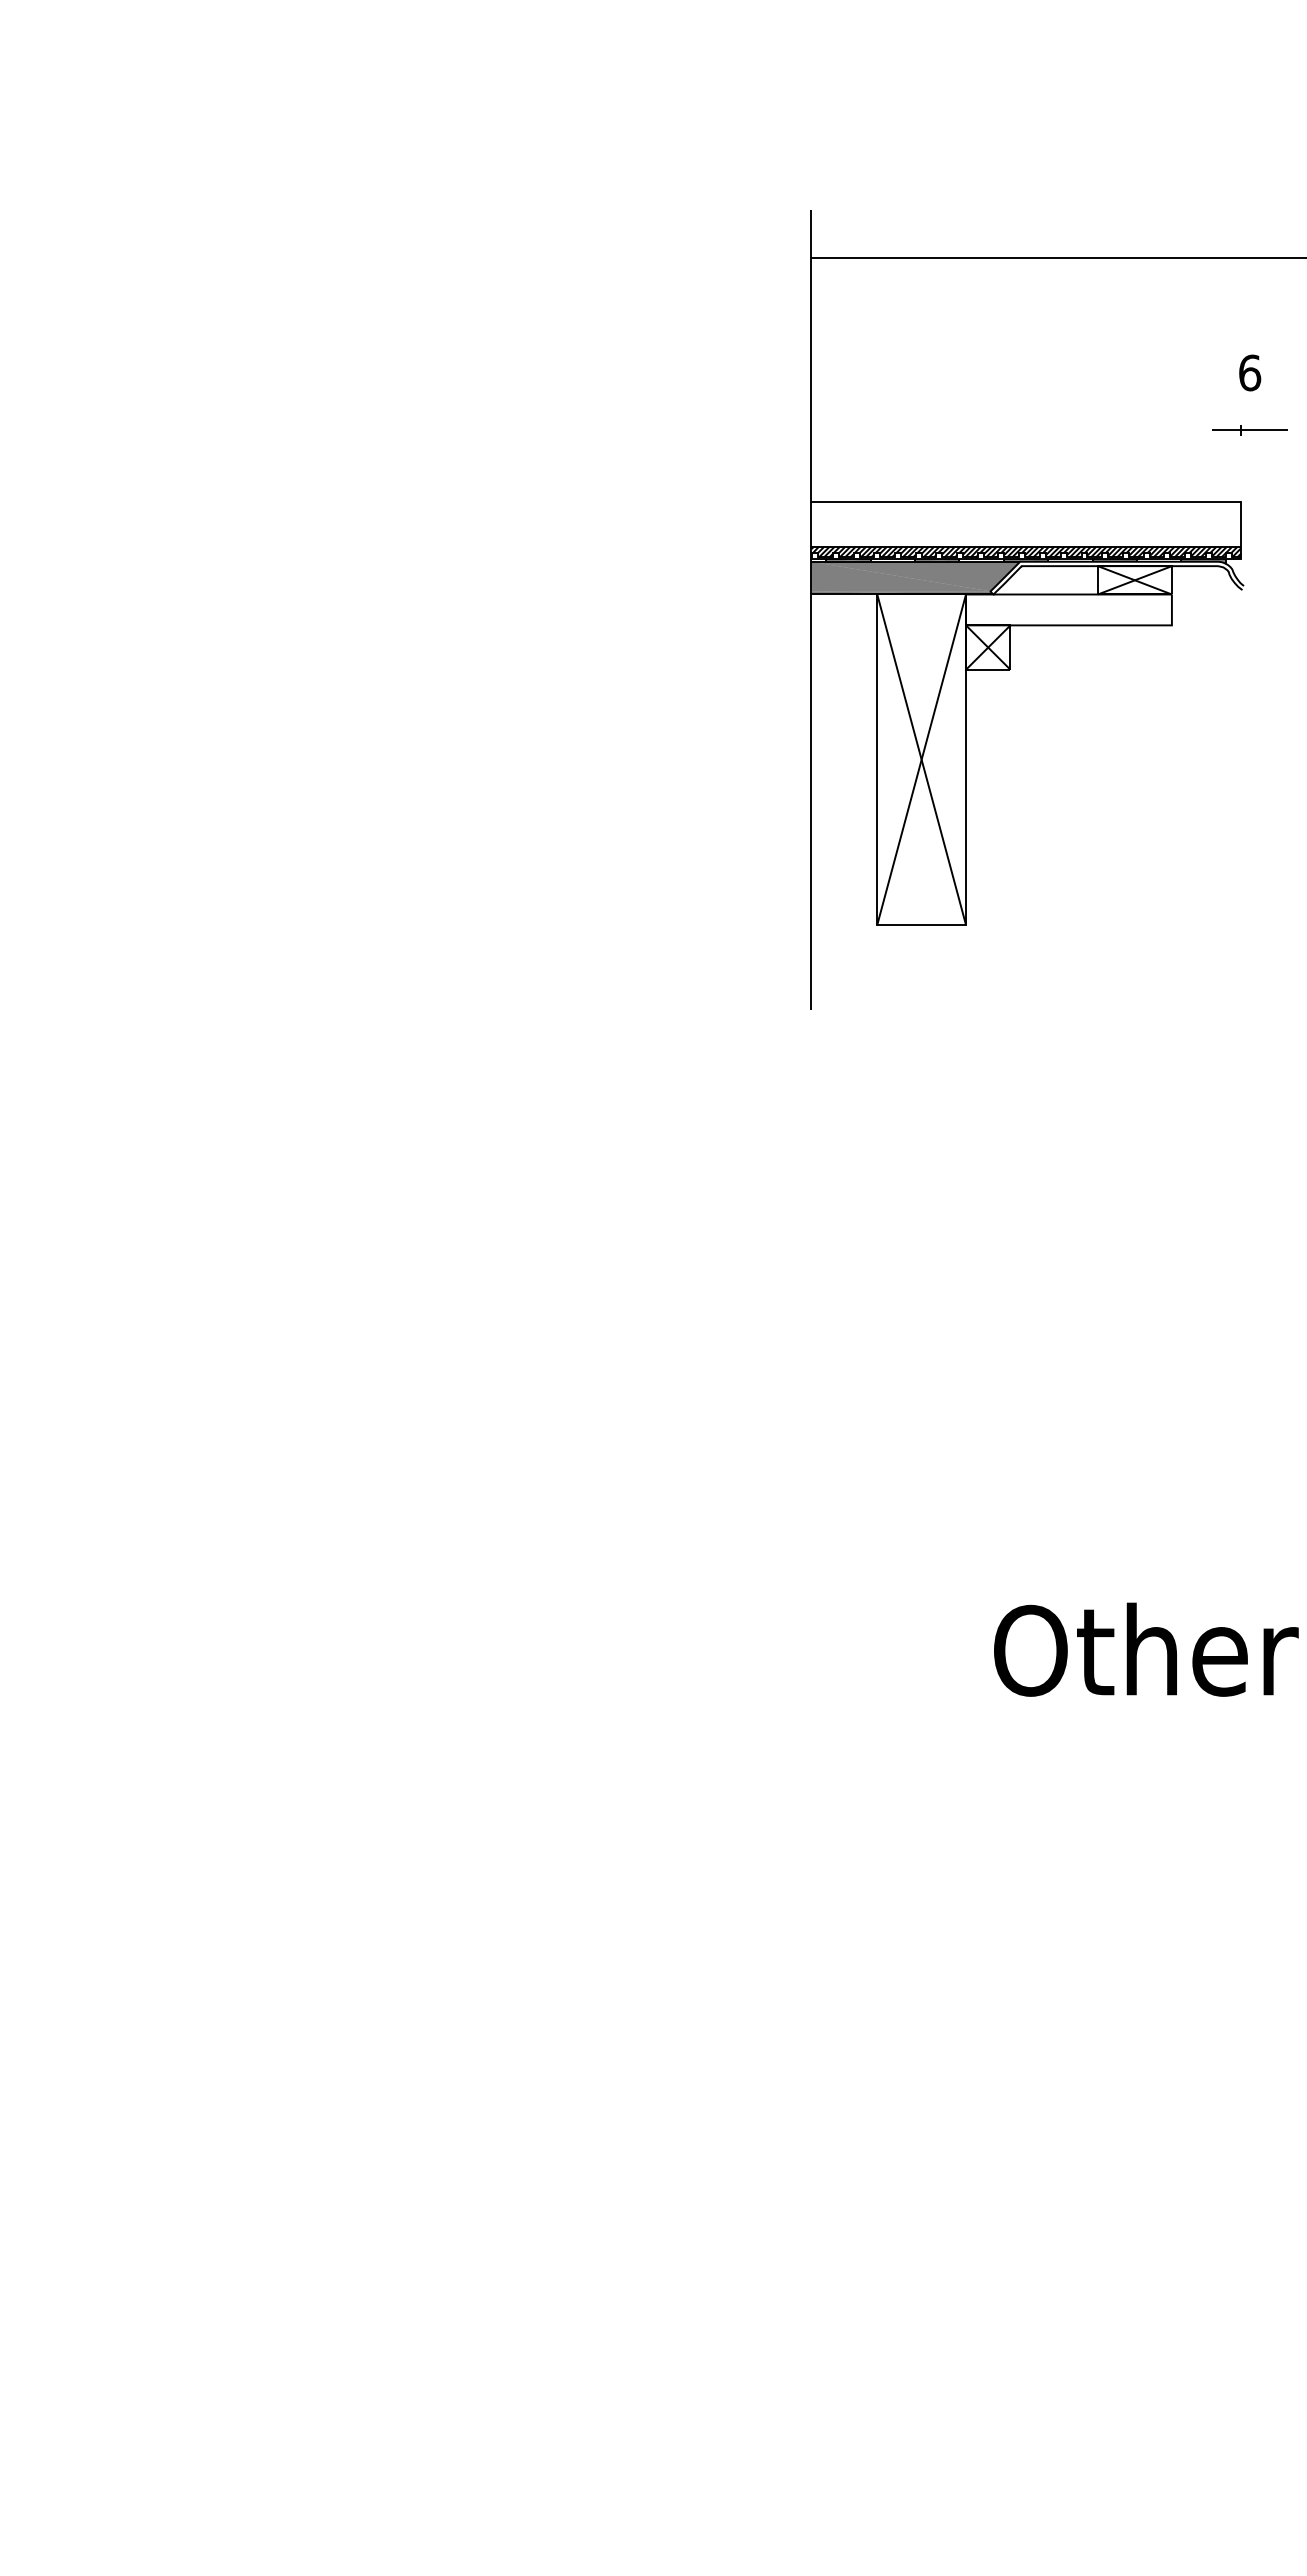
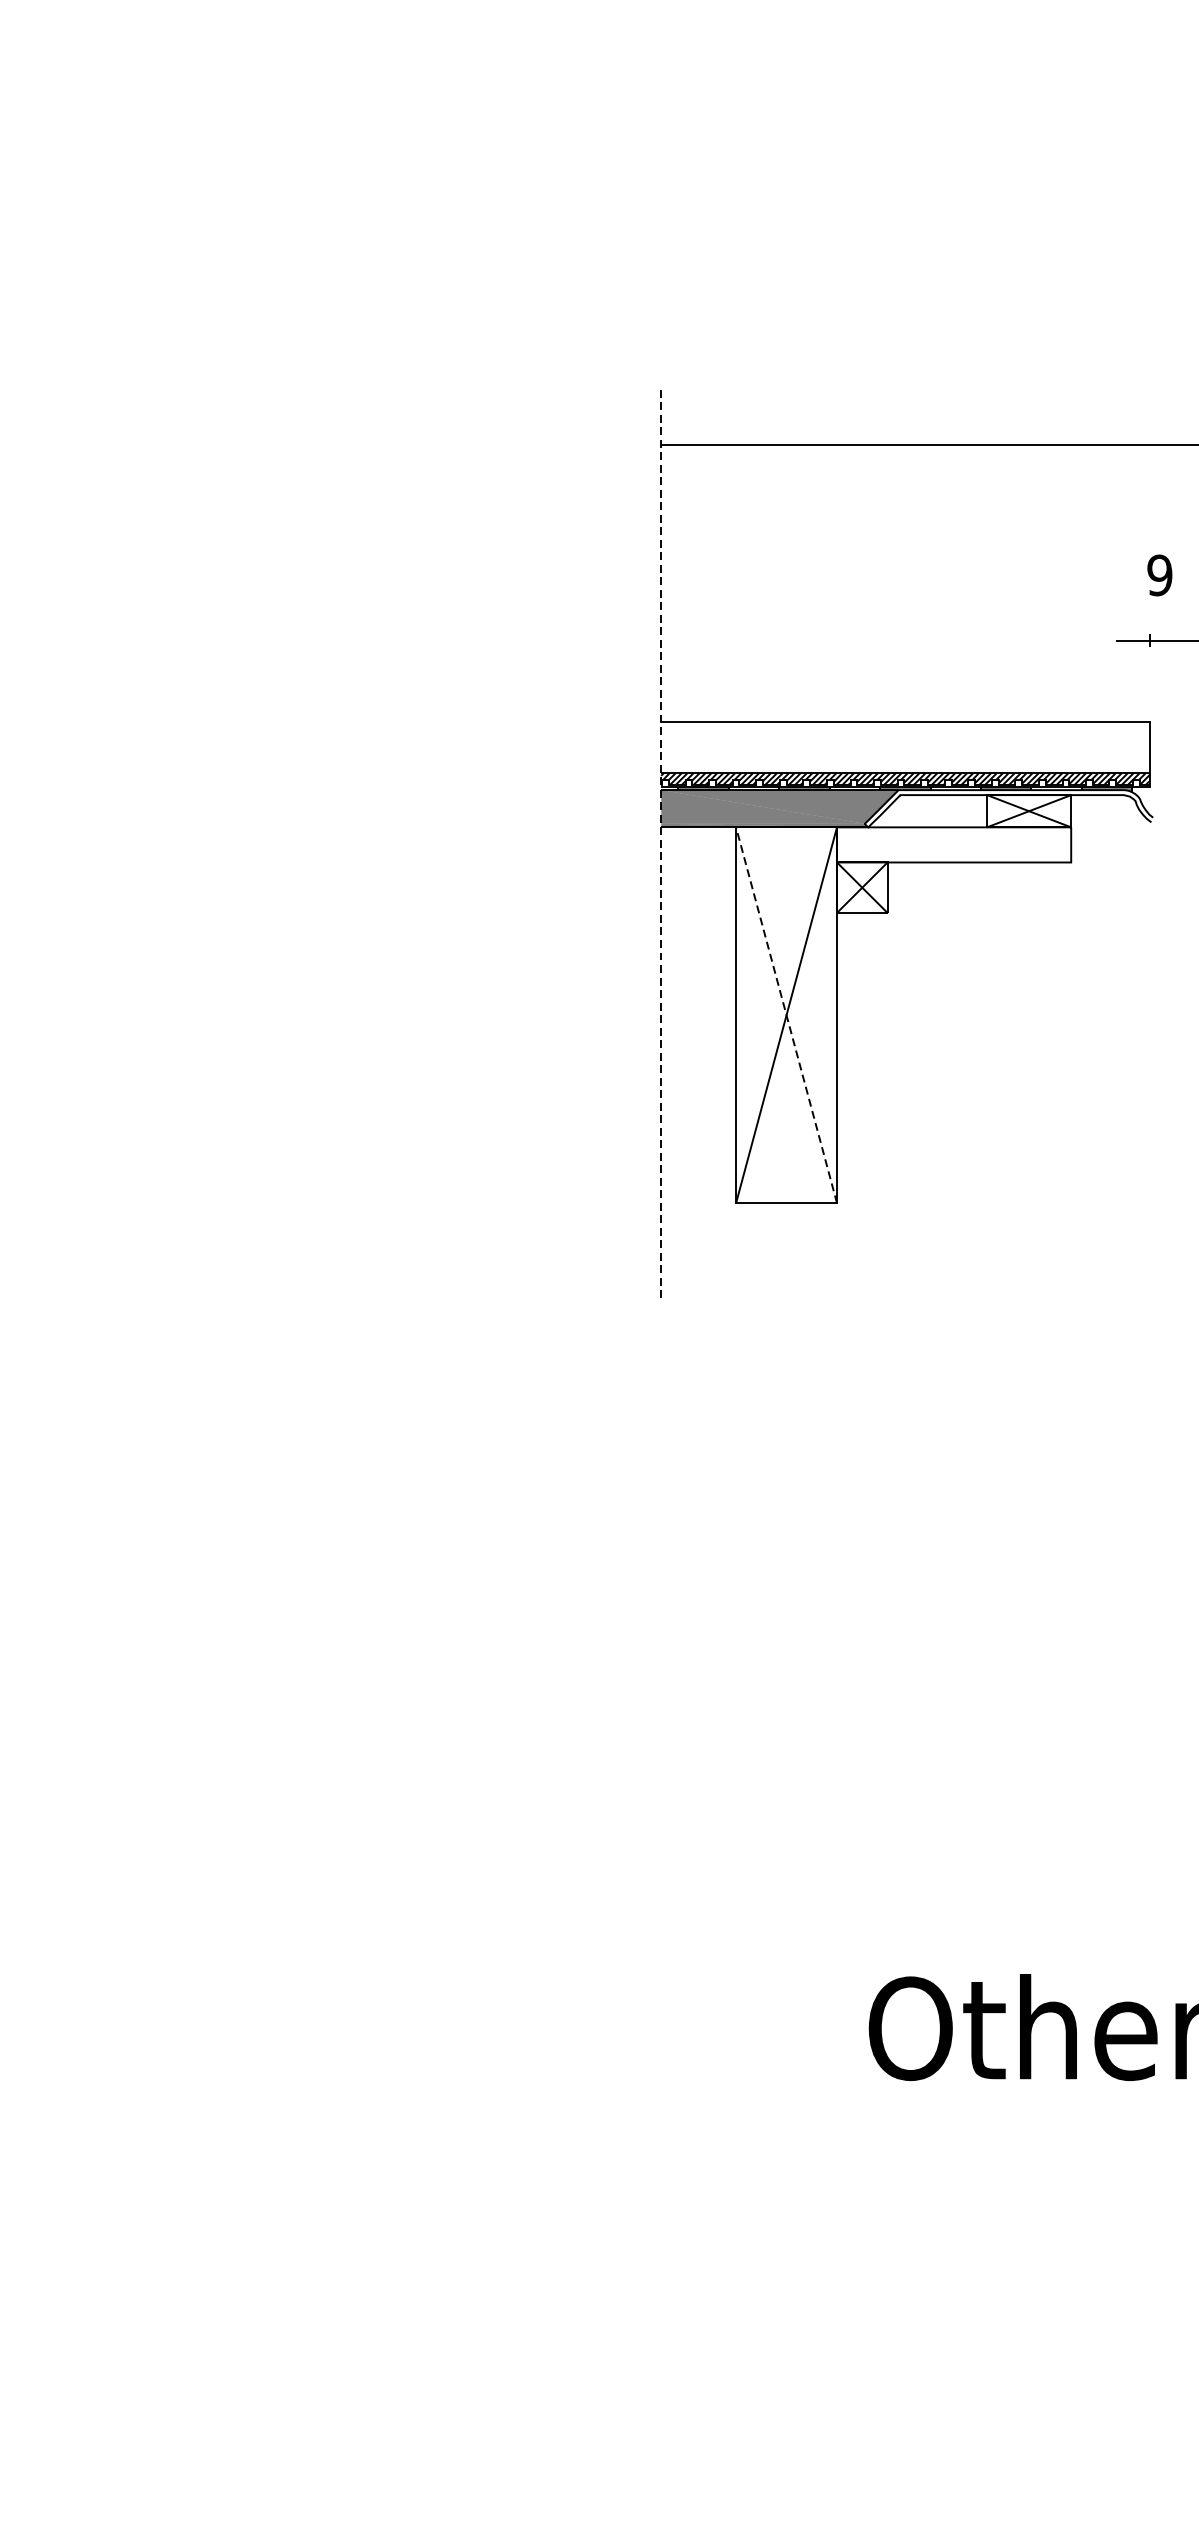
text: (1250, 372) -> (1160, 574), 6 -> 9
line: (811, 610) -> (661, 845), solid -> dashed
line: (921, 759) -> (786, 1015), solid -> dashed

